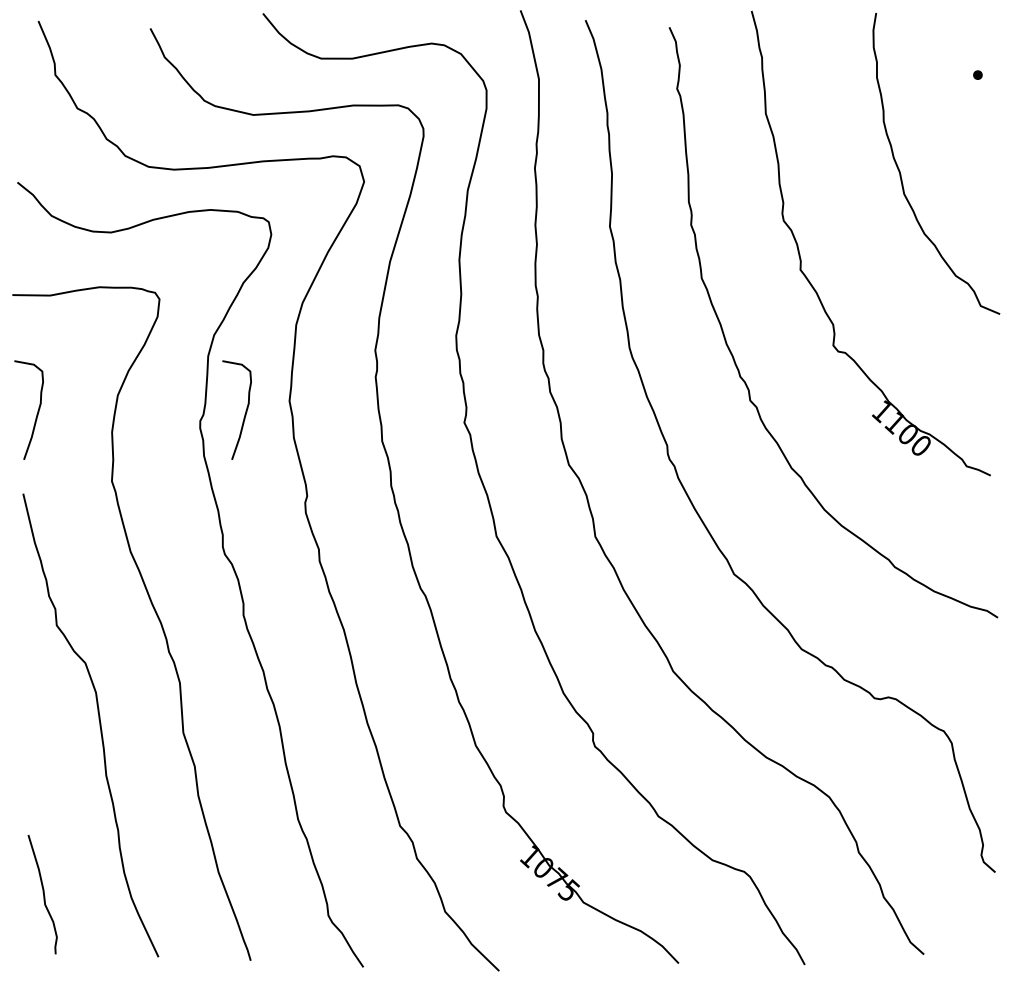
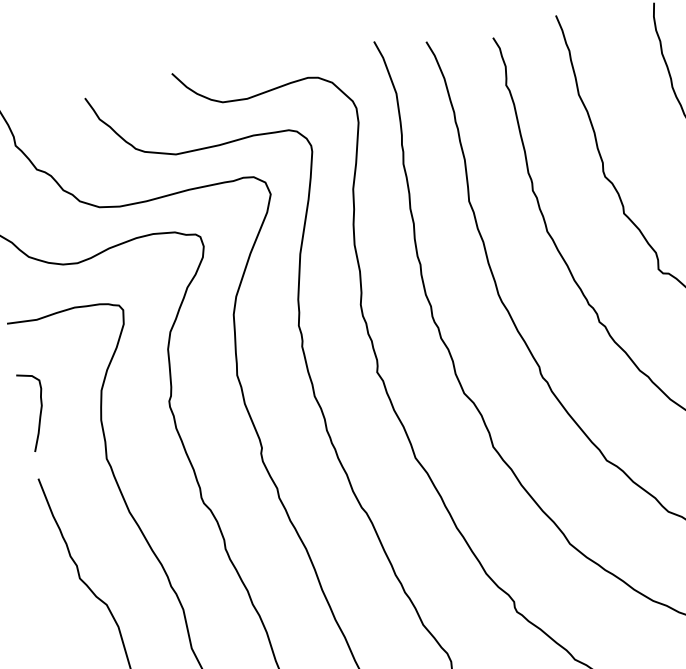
curve: (245, 410) -> (203, 387), removed

